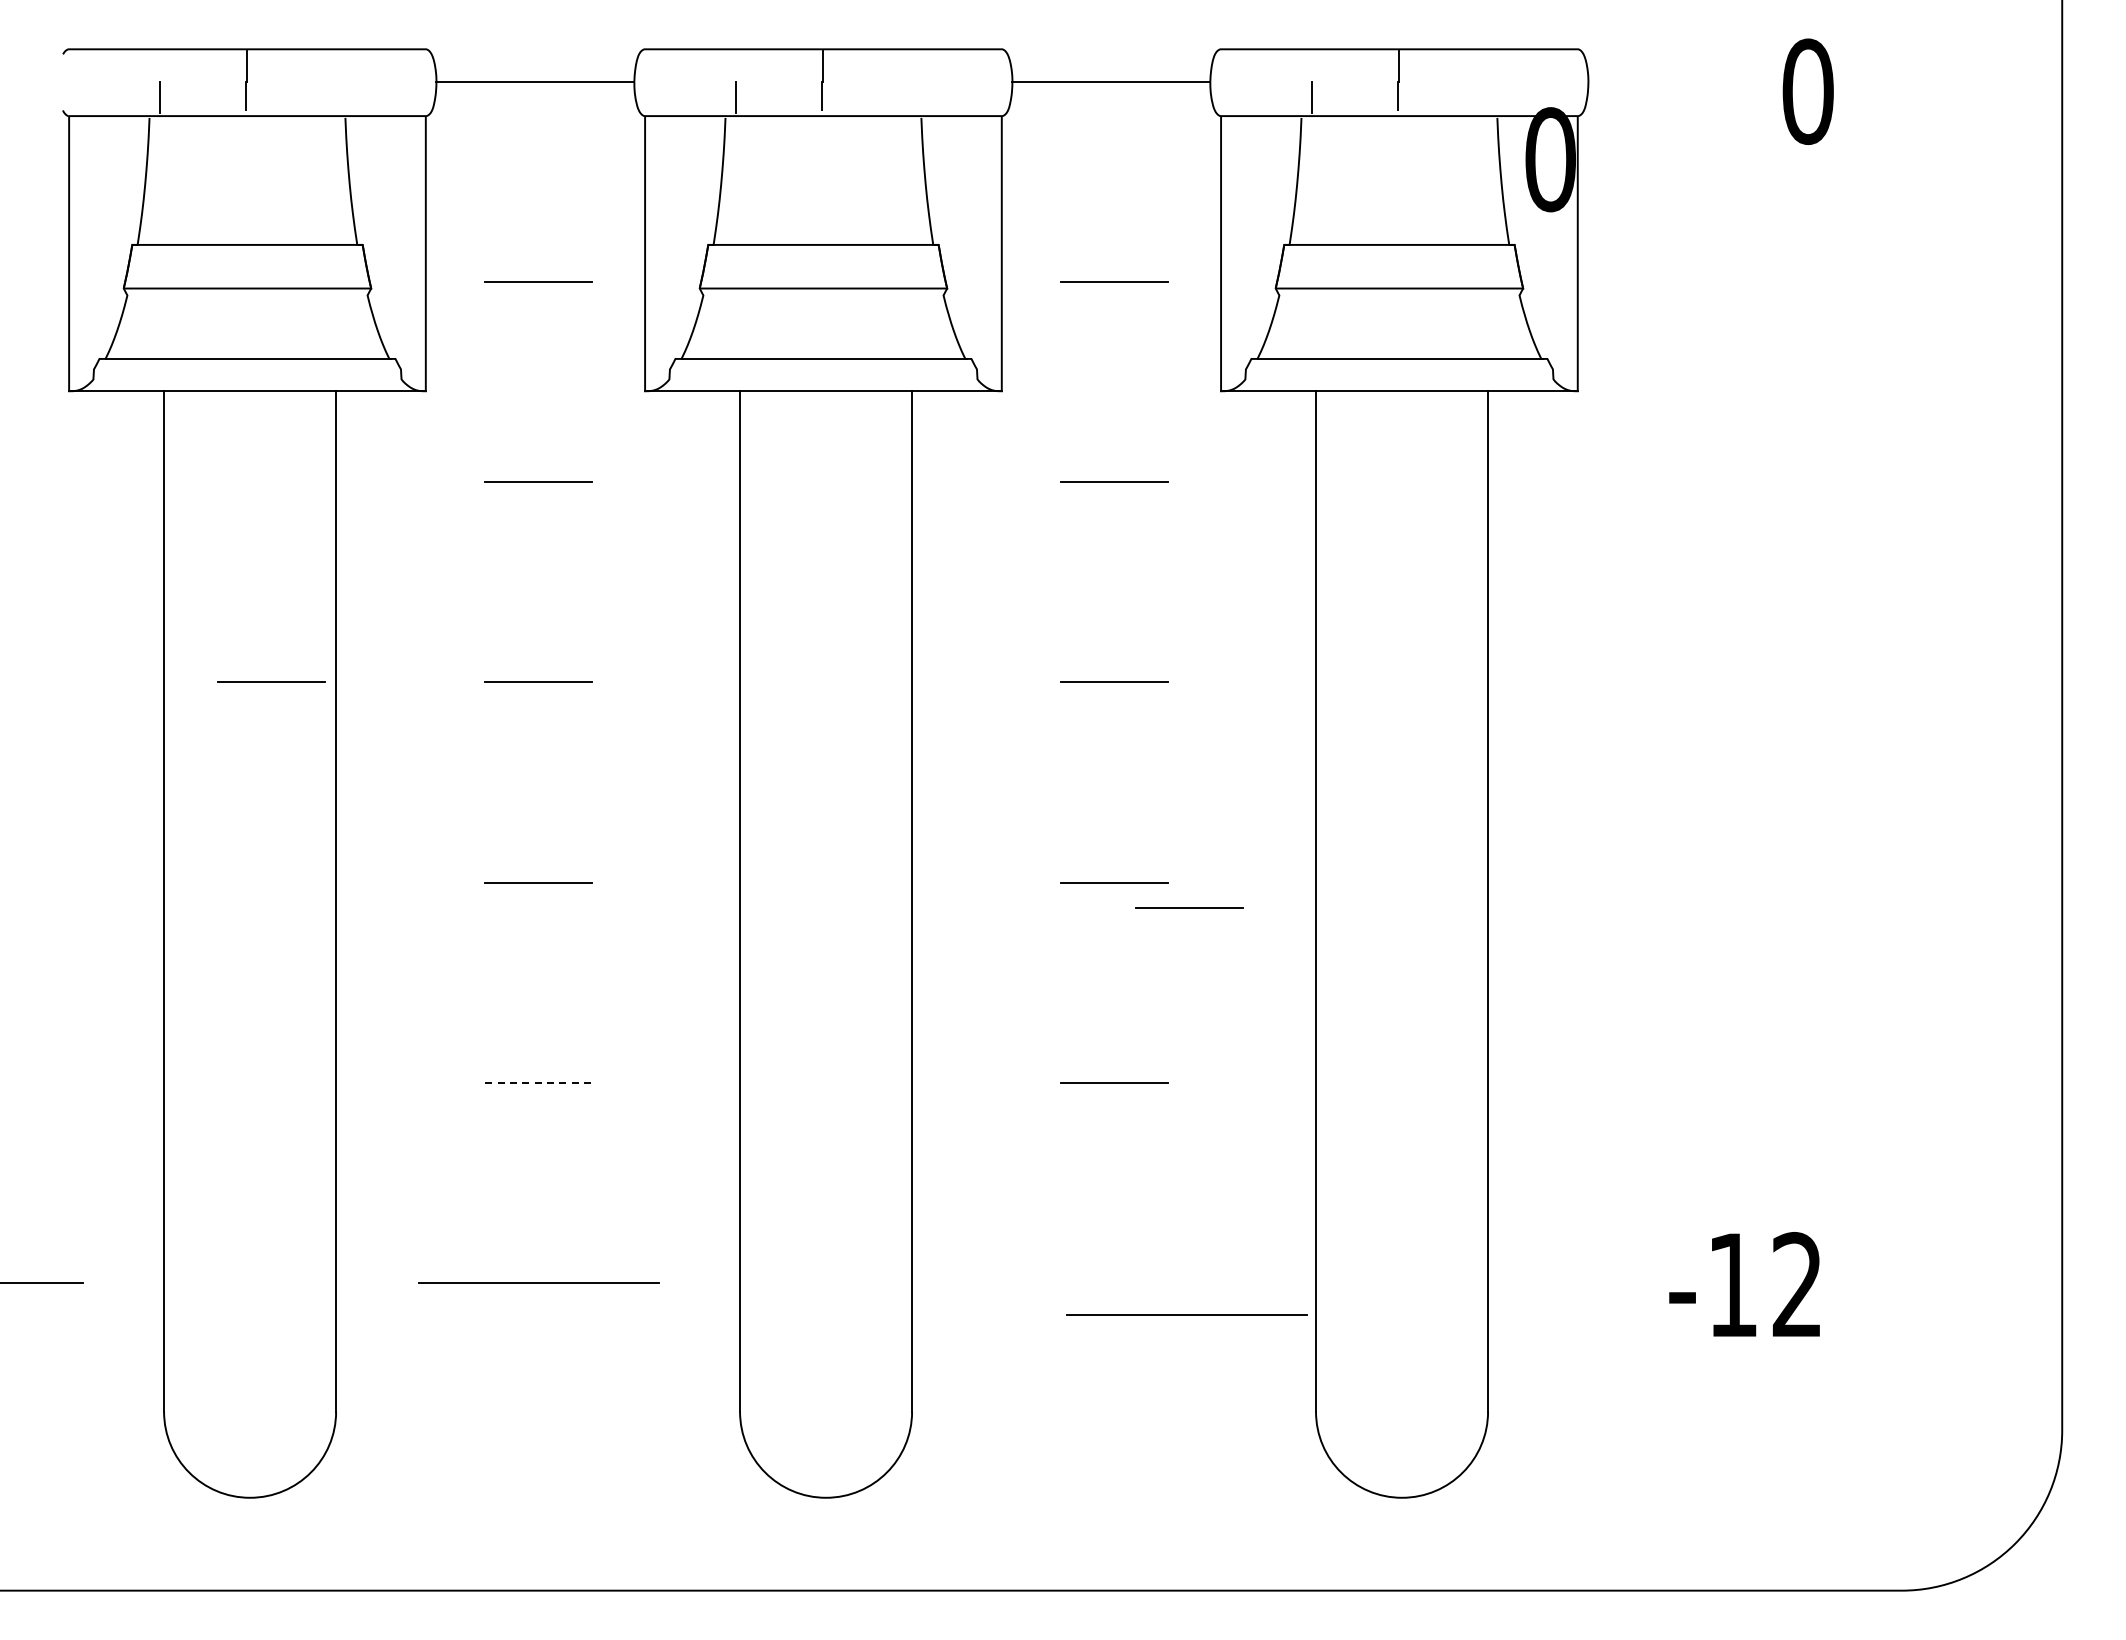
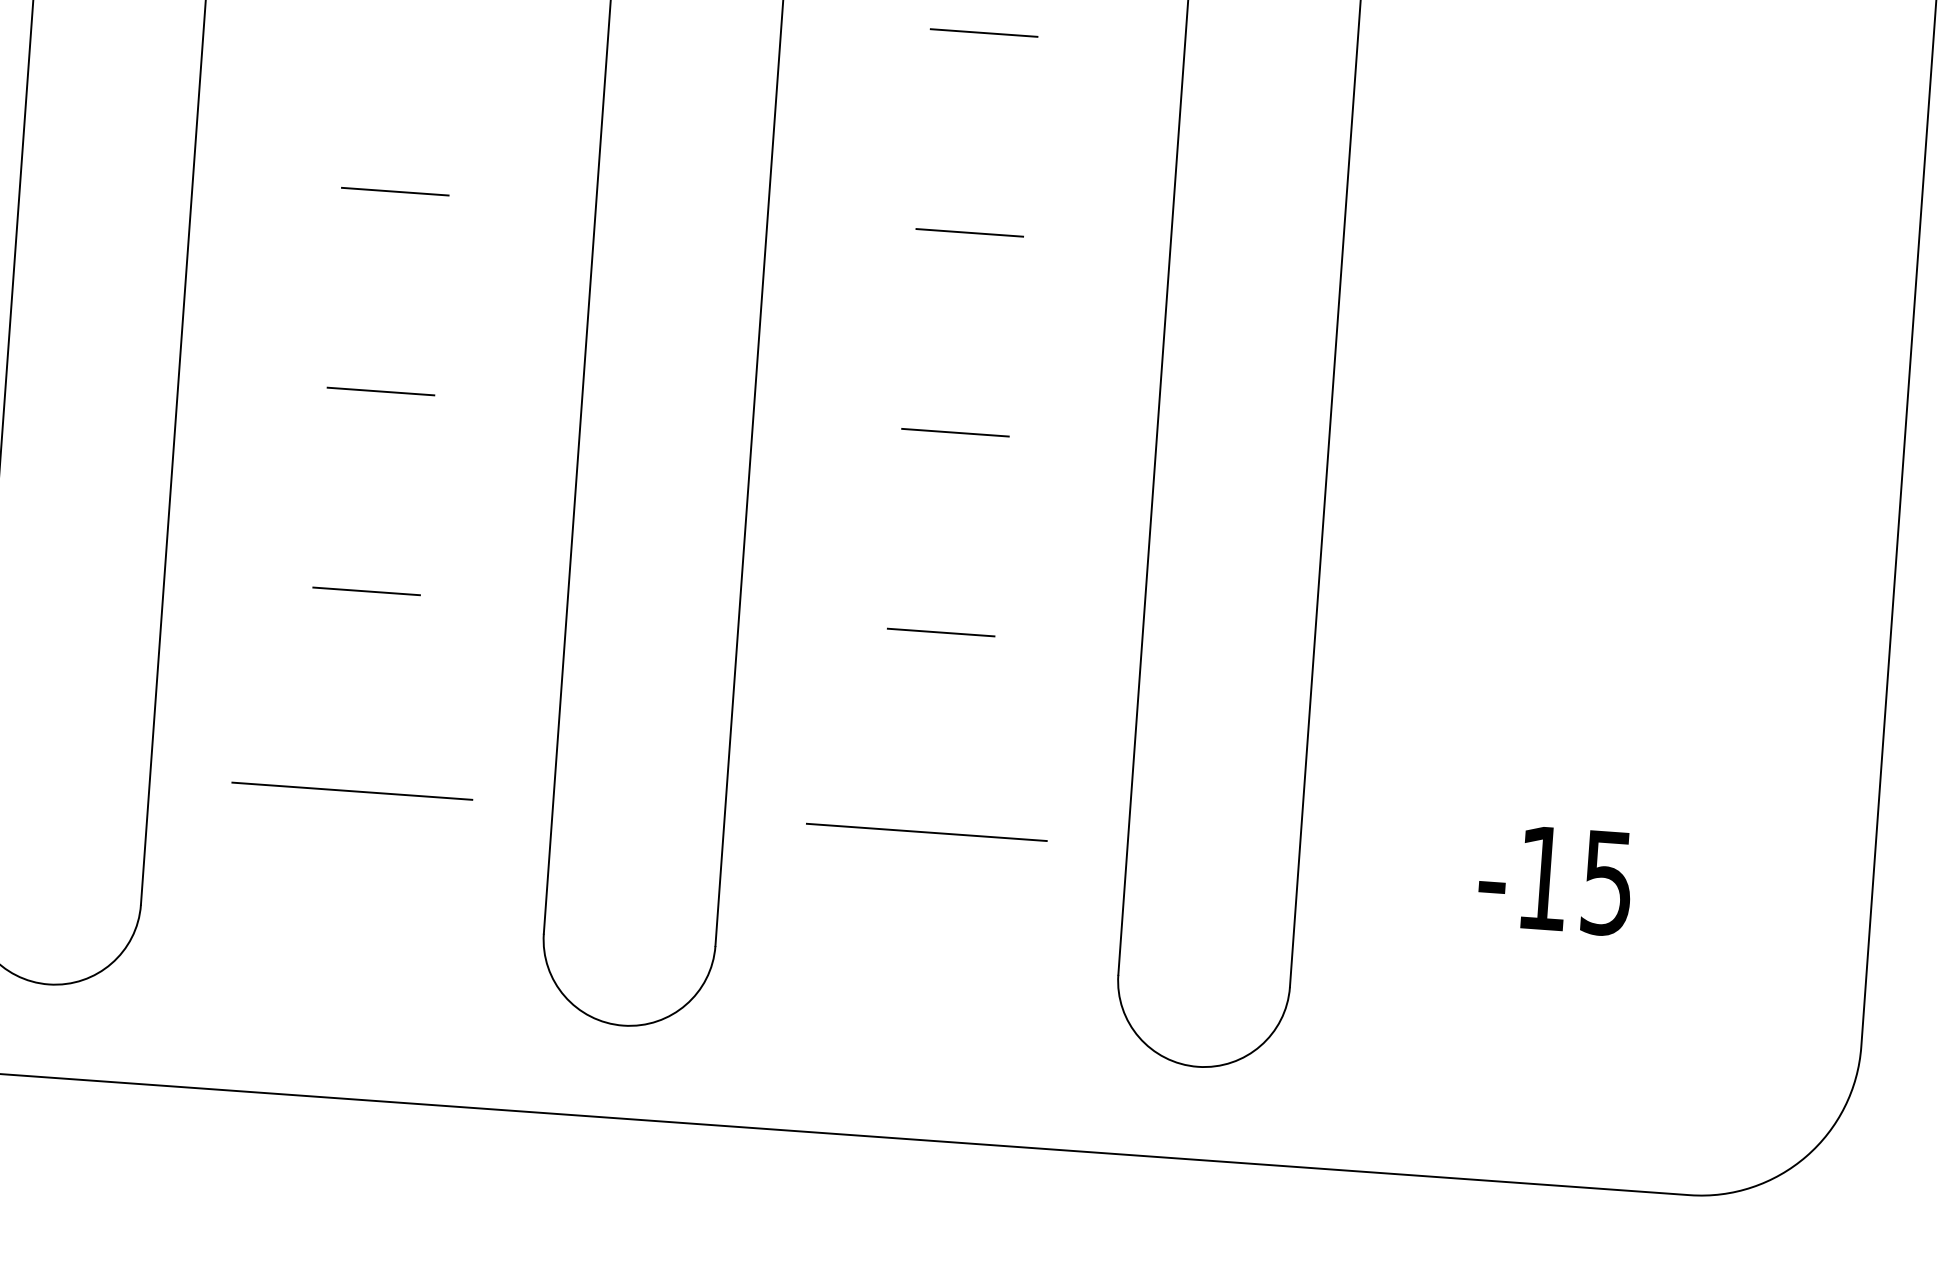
line: (271, 681) -> (128, 171), removed
line: (1189, 907) -> (1028, 462), removed
line: (539, 1083) -> (367, 591), dashed -> solid
text: (1796, 1284) -> (1606, 882), -12 -> -15
line: (1186, 1314) -> (926, 831), moved

